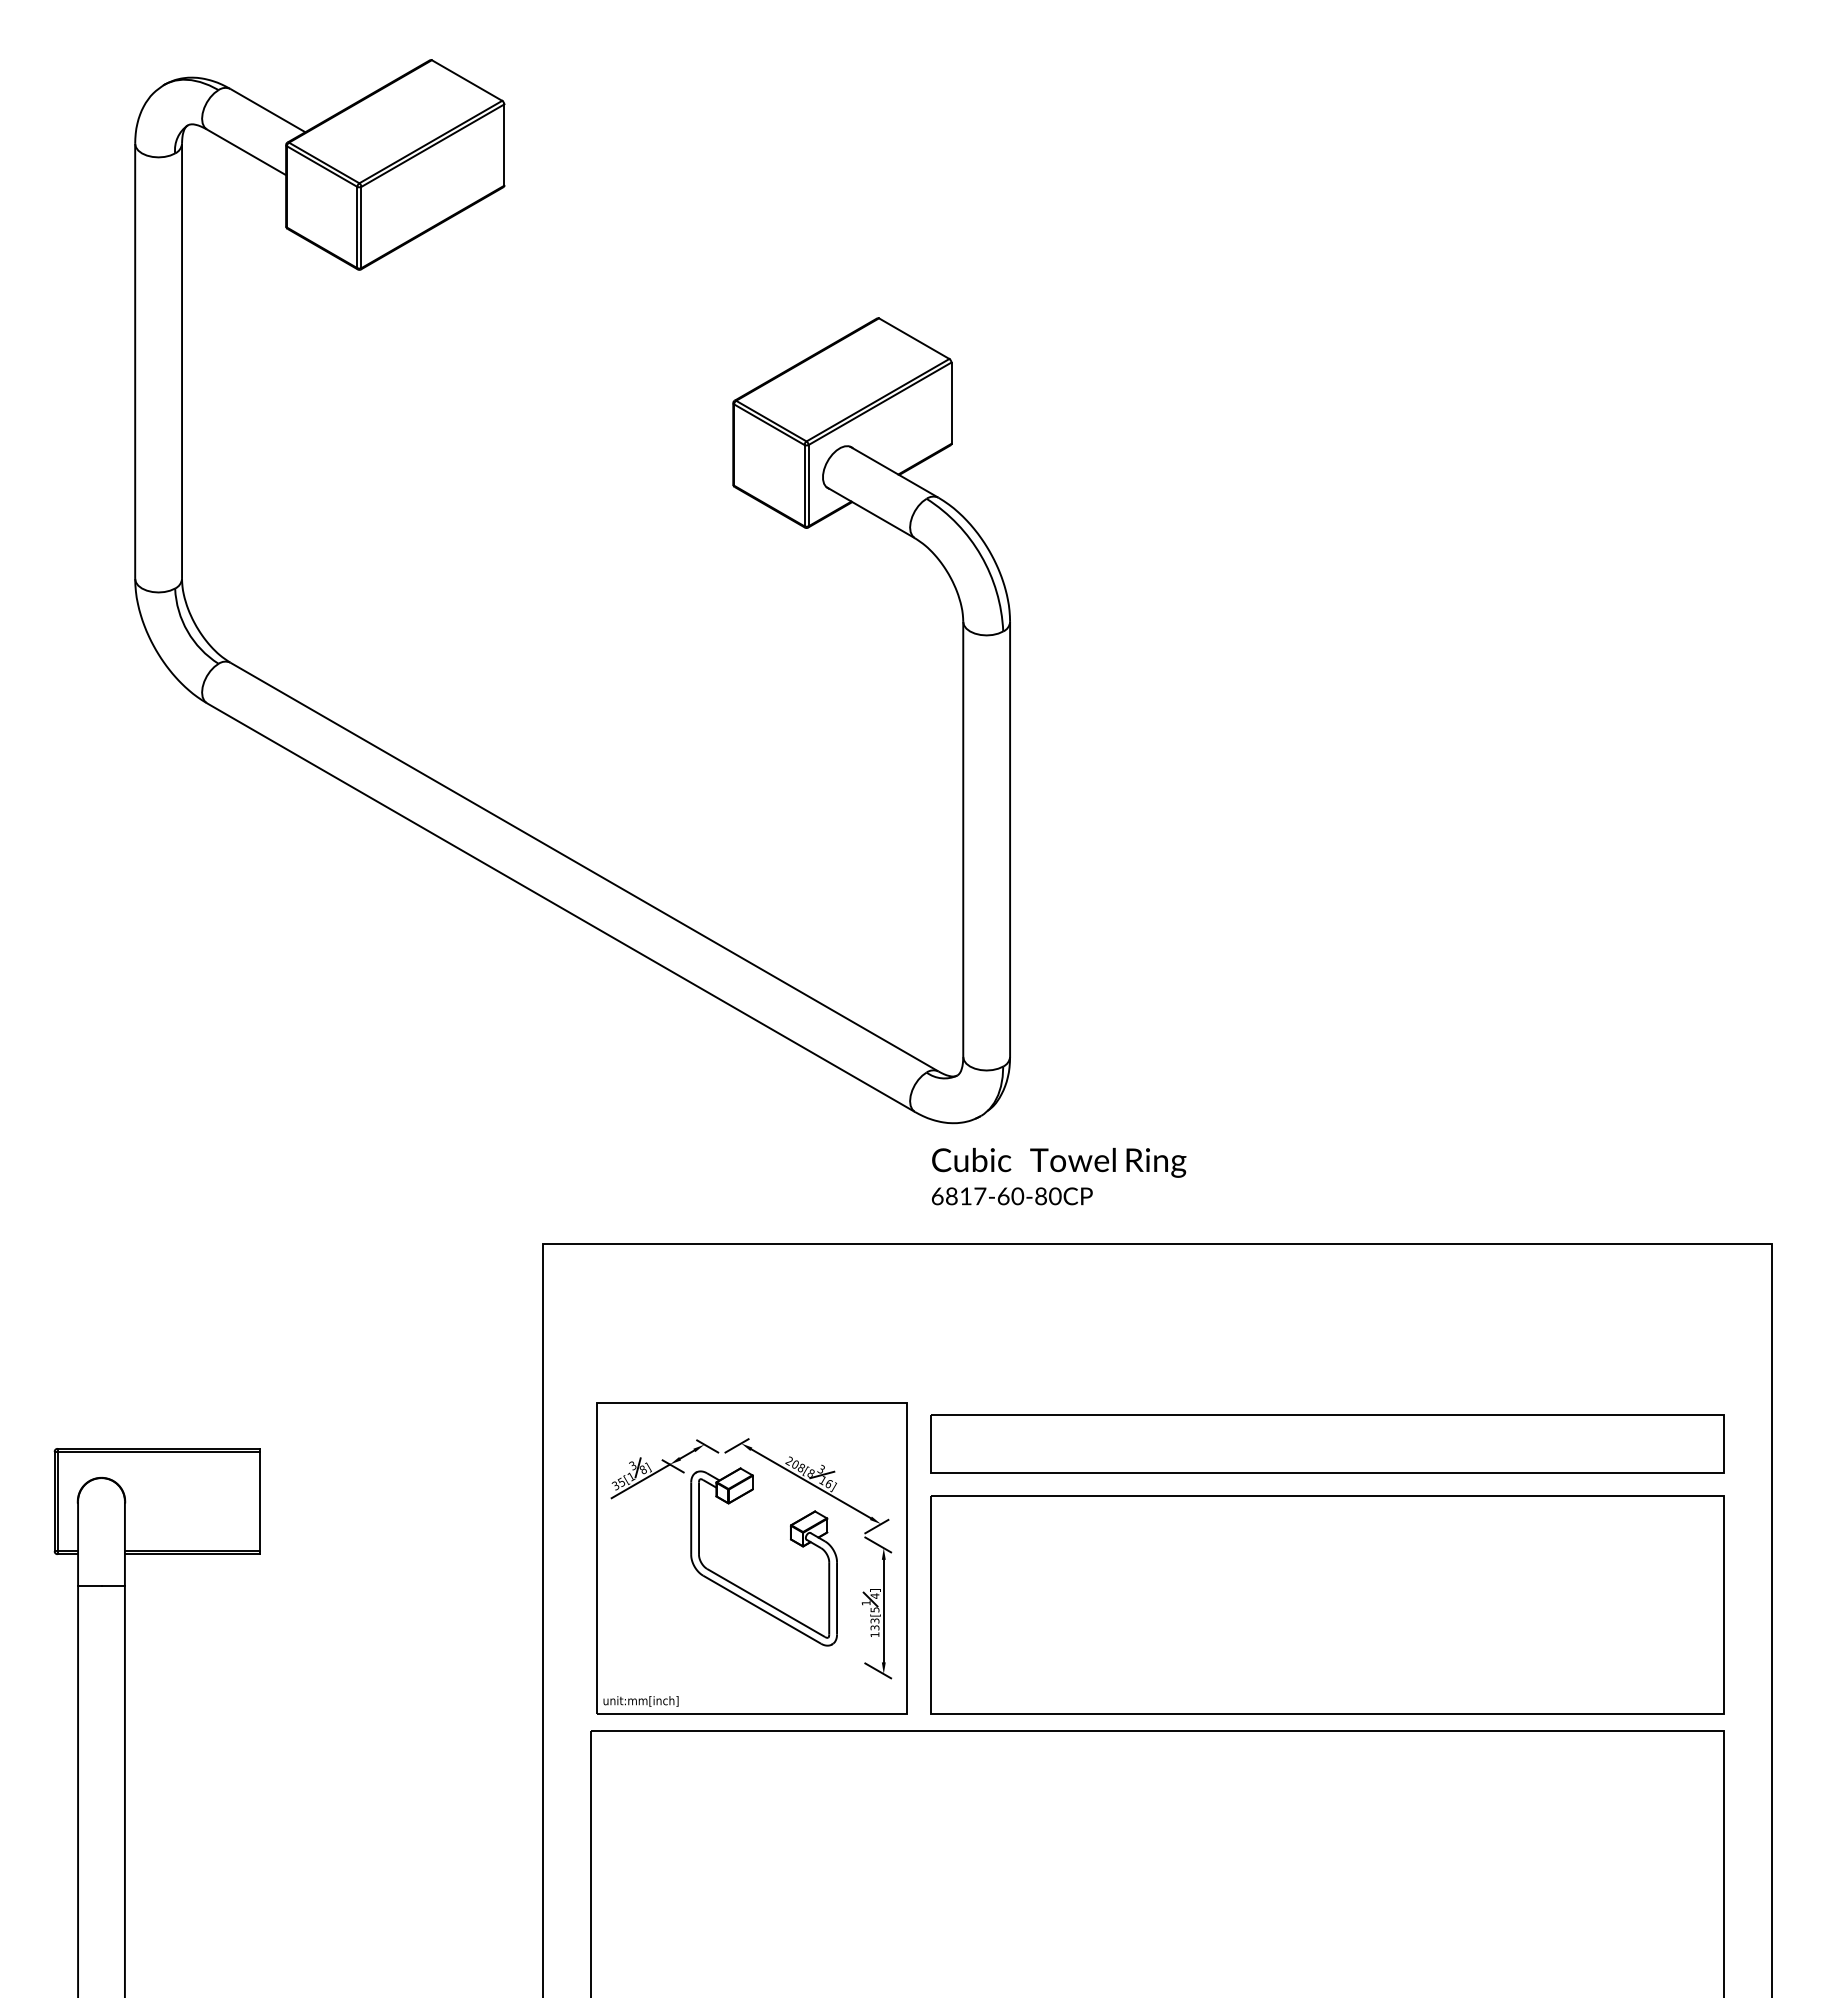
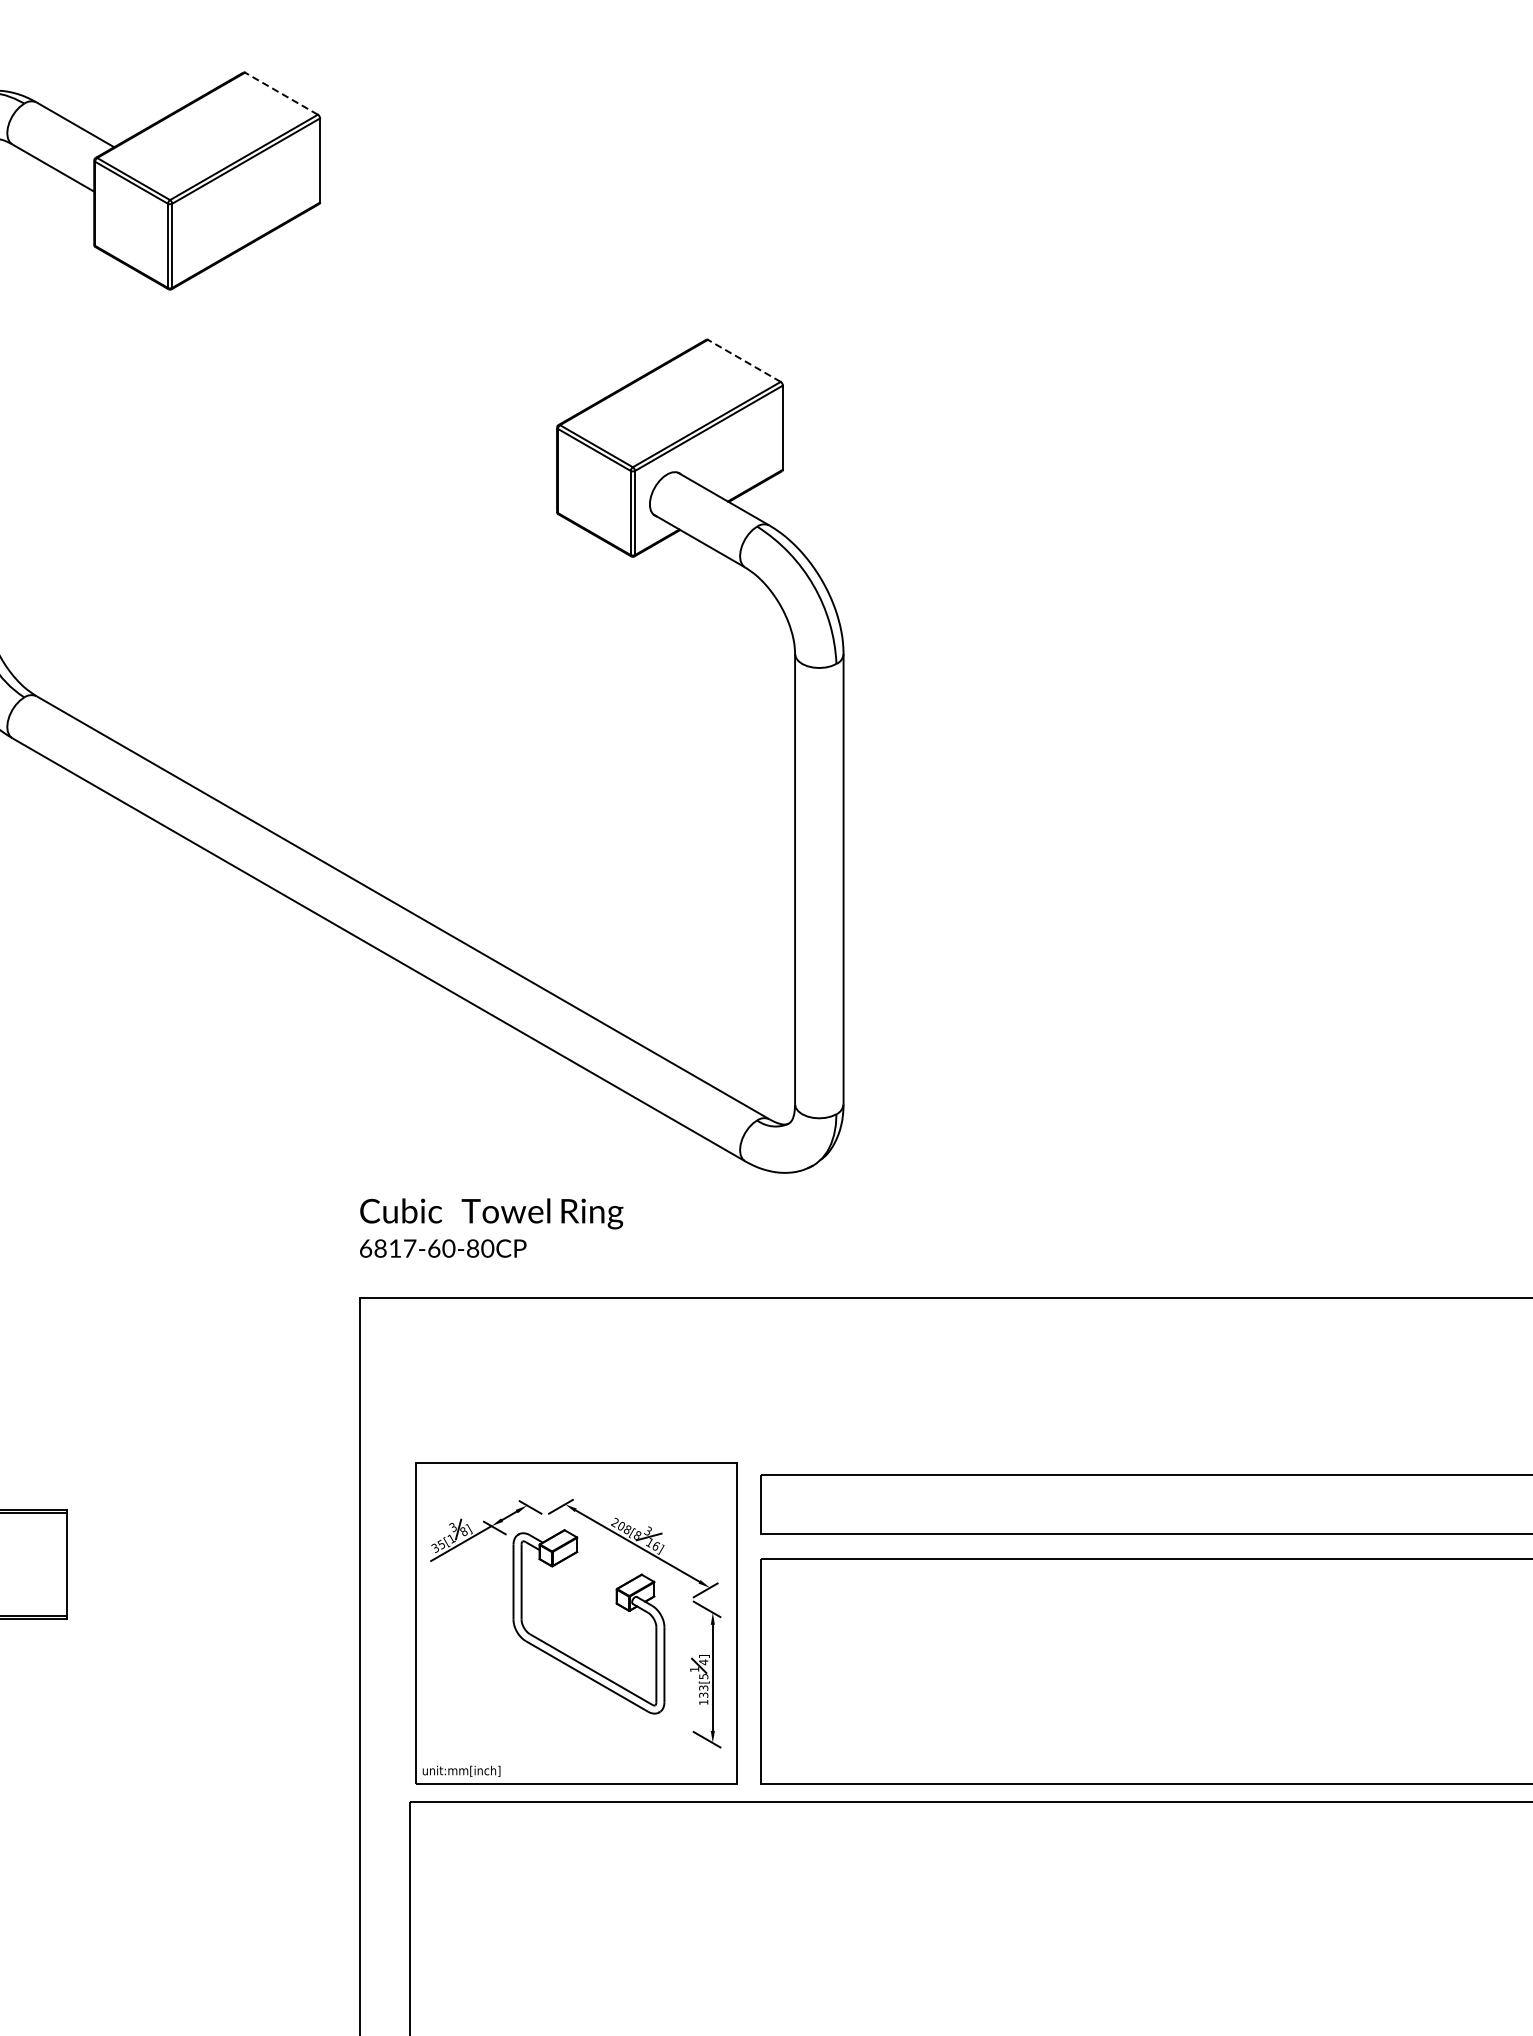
line: (467, 80) -> (281, 93), solid -> dashed
line: (914, 338) -> (744, 360), solid -> dashed
text: (1058, 1176) -> (491, 1228), moved

